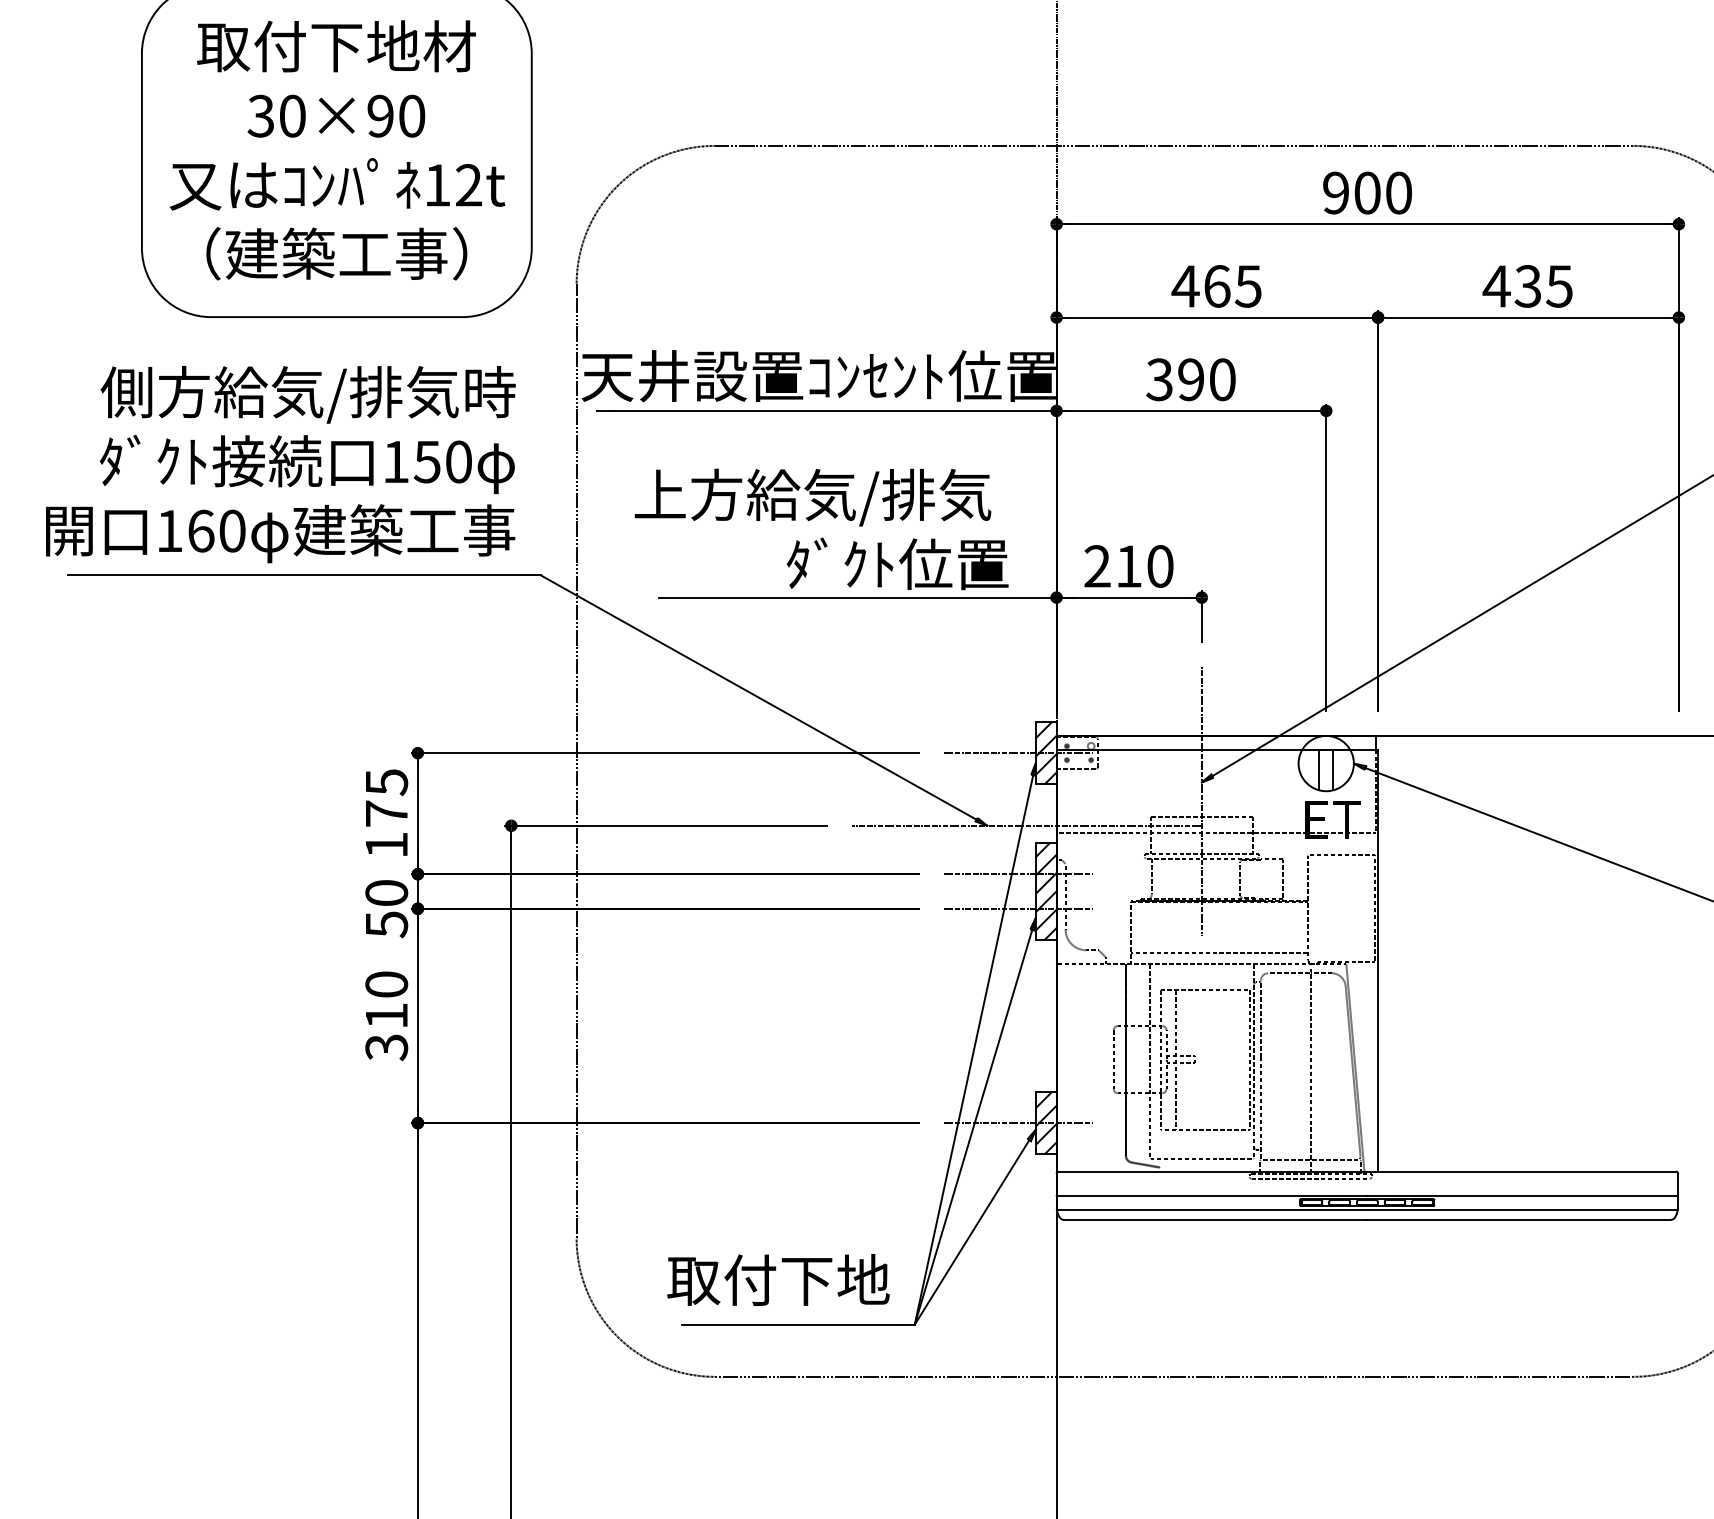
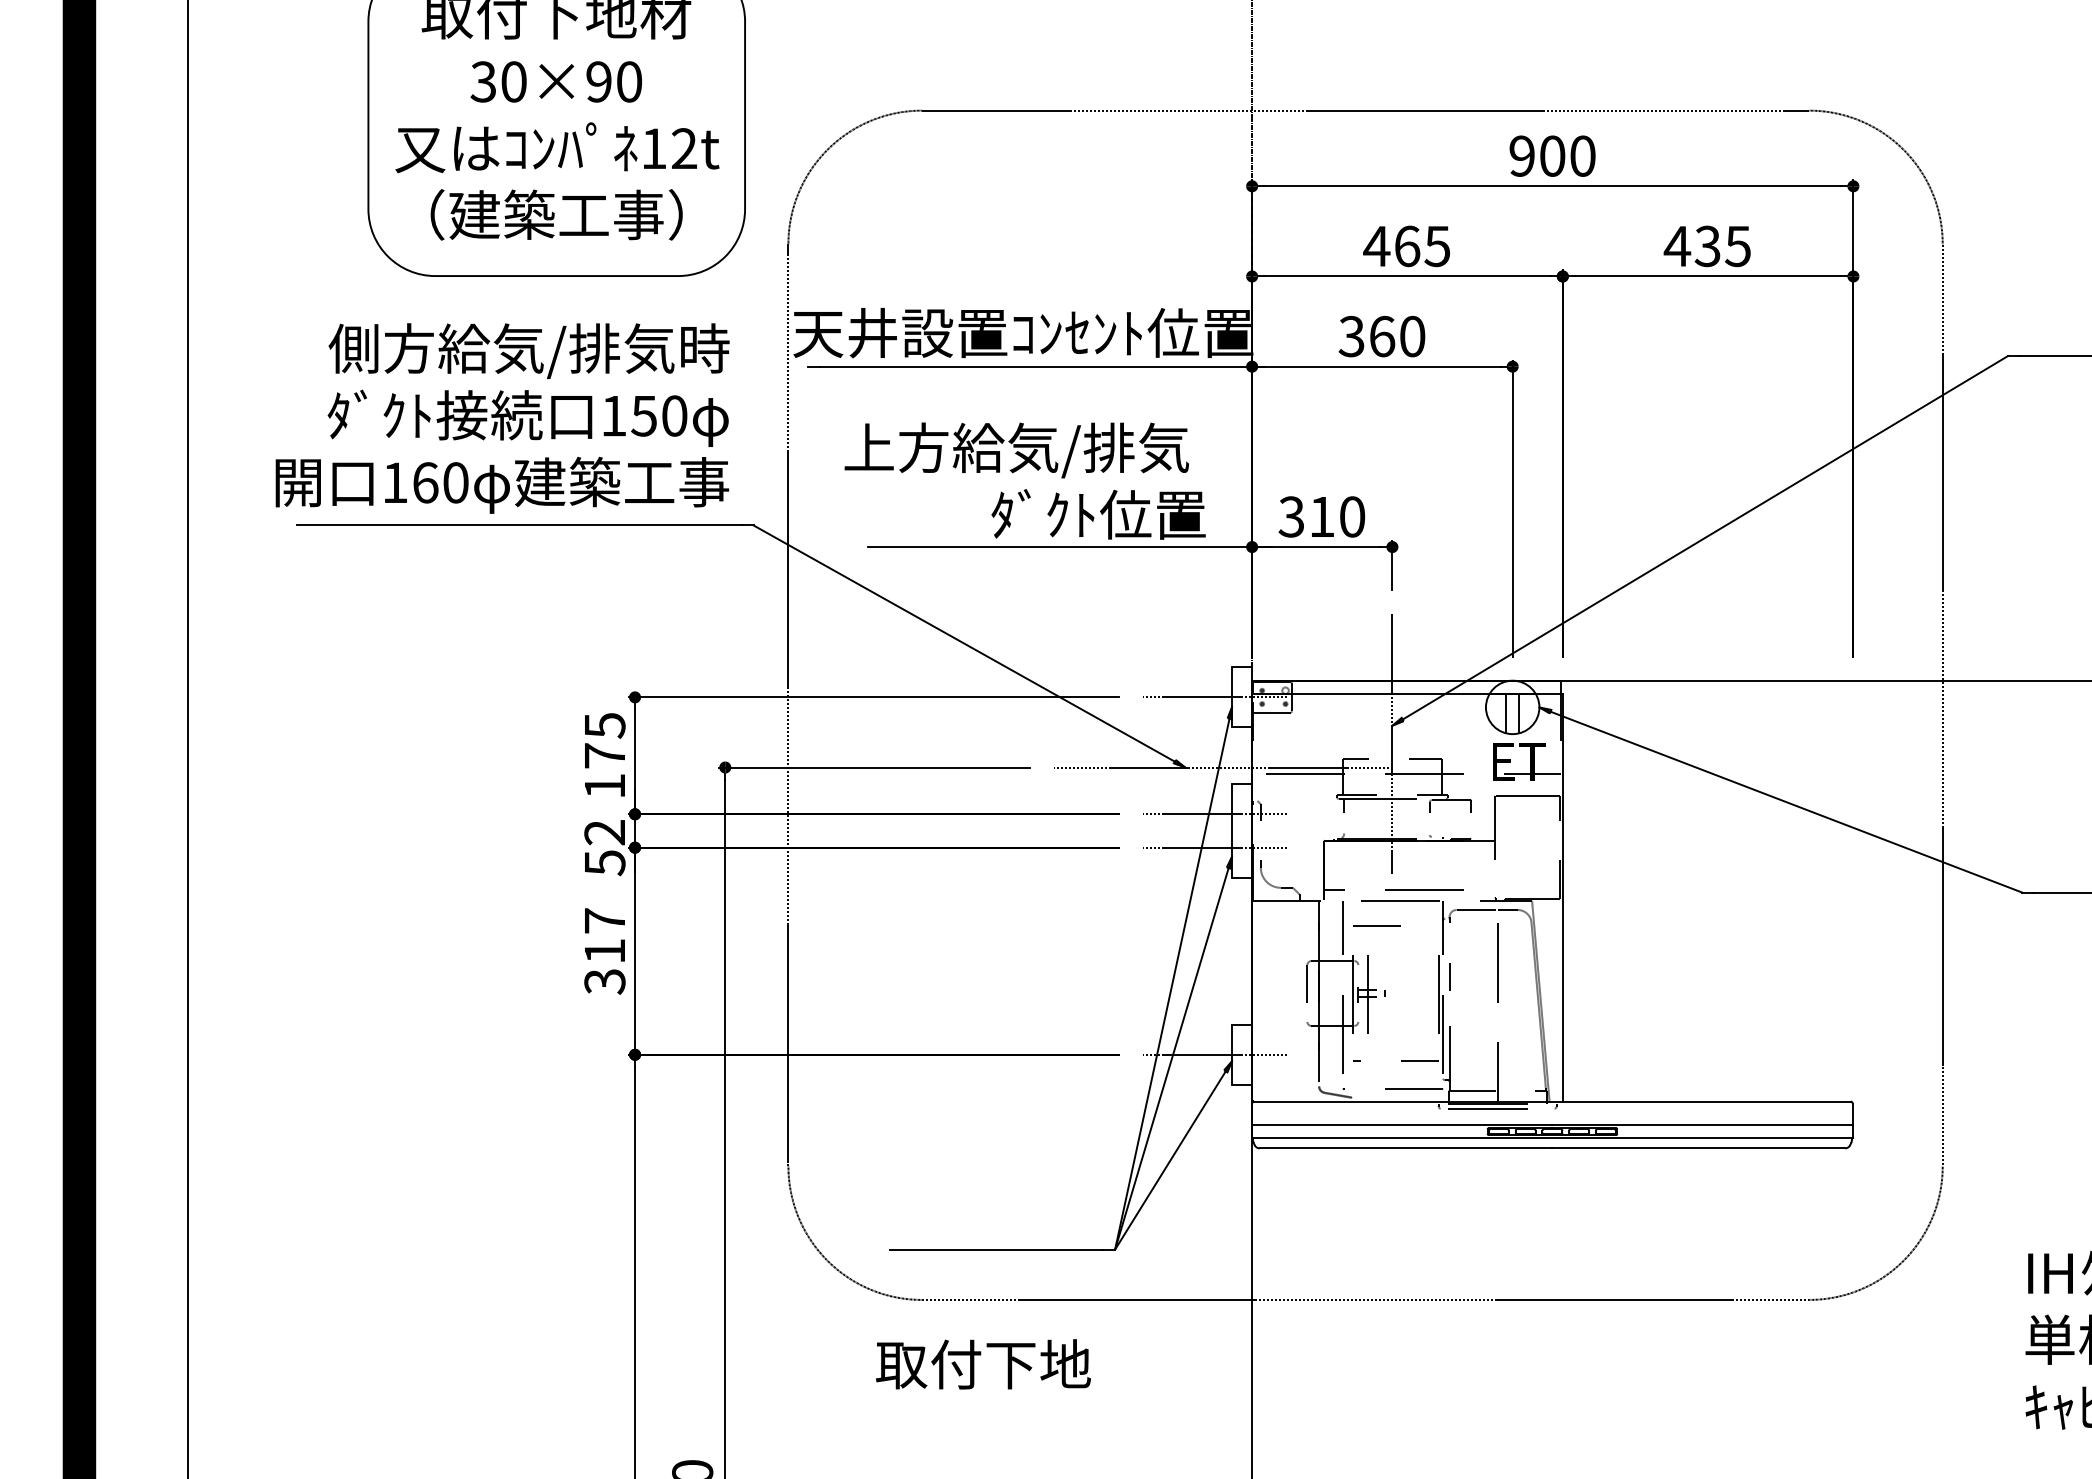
text: (1191, 379) -> (1382, 336), 390 -> 360
text: (1097, 565) -> (1291, 516), 210 -> 310
hatch: (1046, 753) -> (1242, 697), removed
hatch: (1046, 890) -> (1242, 830), removed
text: (386, 893) -> (604, 832), 50 -> 52
text: (386, 984) -> (604, 920), 310 -> 317
hatch: (1046, 1122) -> (1242, 1054), removed
text: (778, 1280) -> (983, 1364), moved

